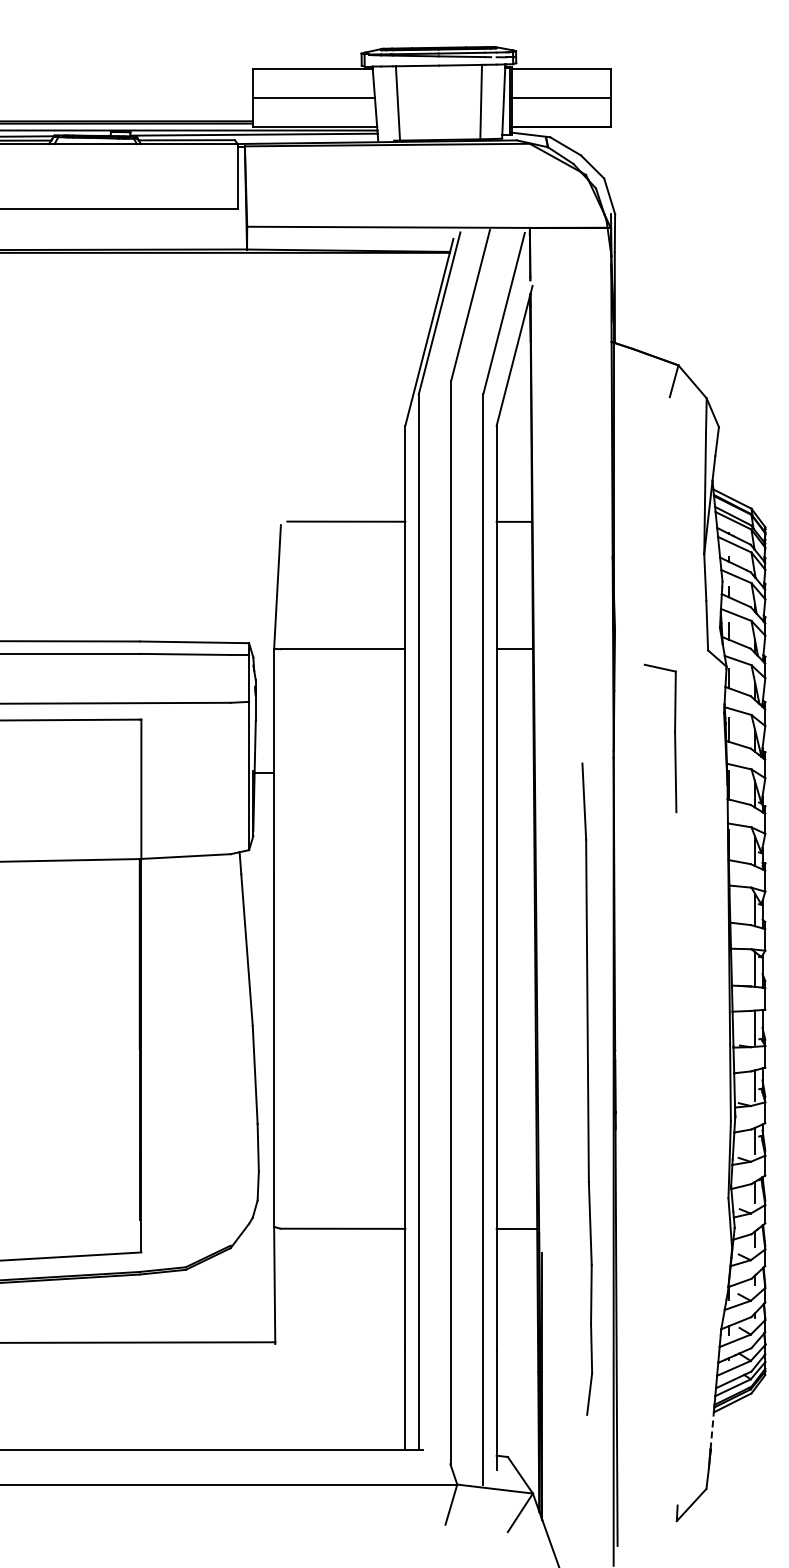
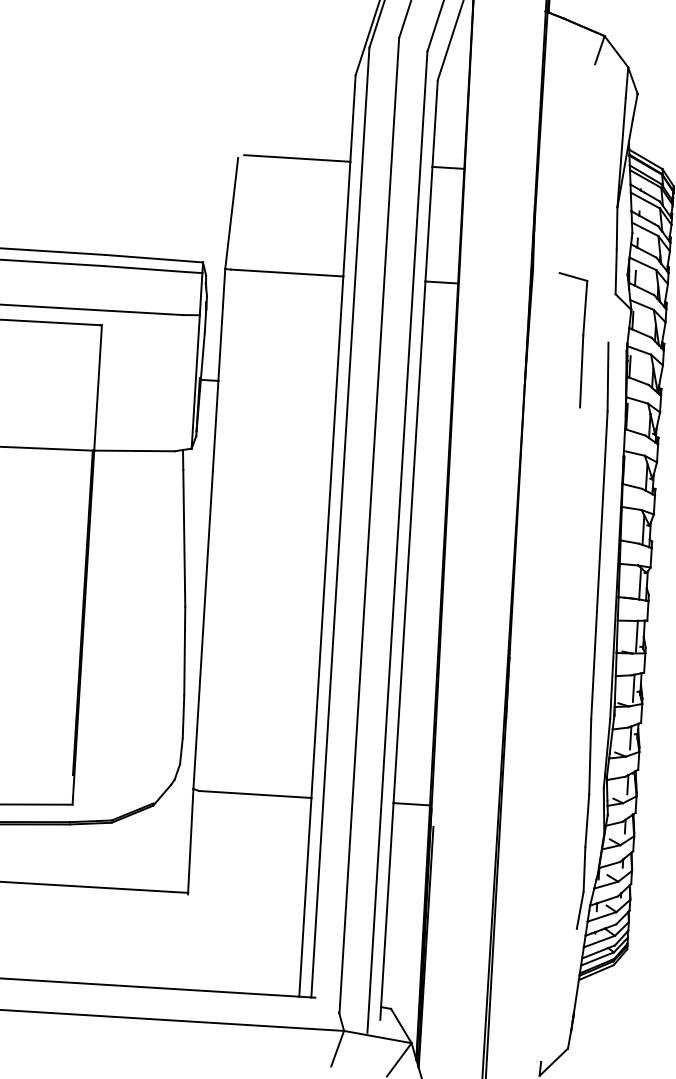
part: (674, 738) -> (582, 341), moved
part: (587, 1088) -> (595, 635), moved
line: (712, 1430) -> (576, 996), dashed -> solid

